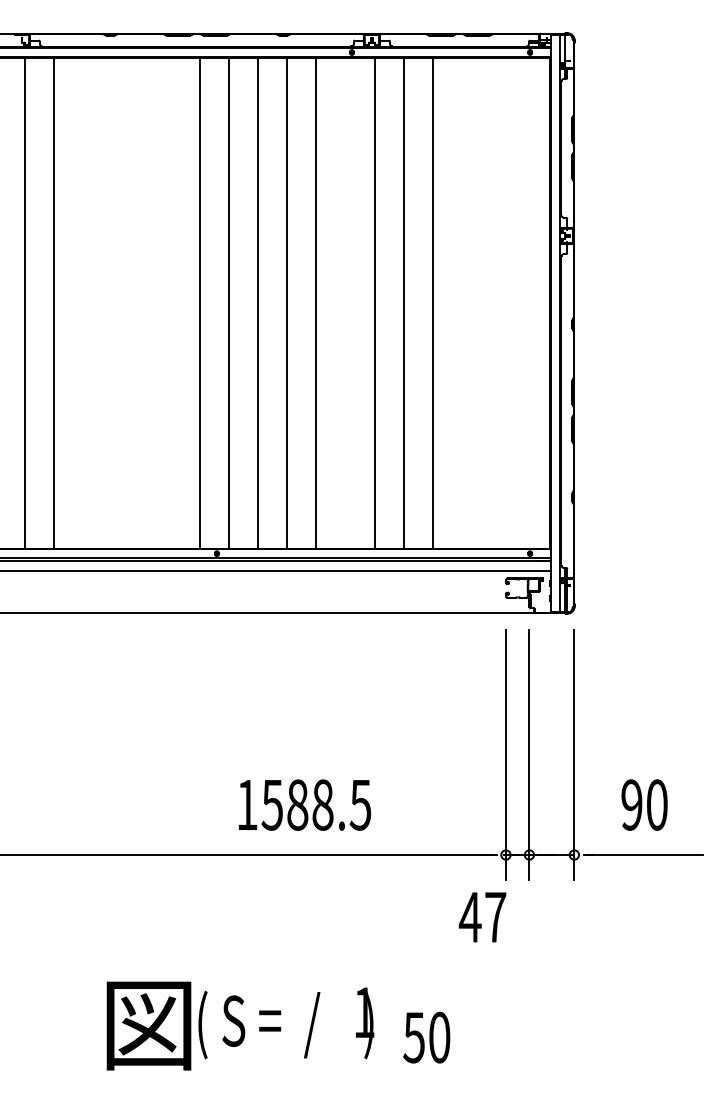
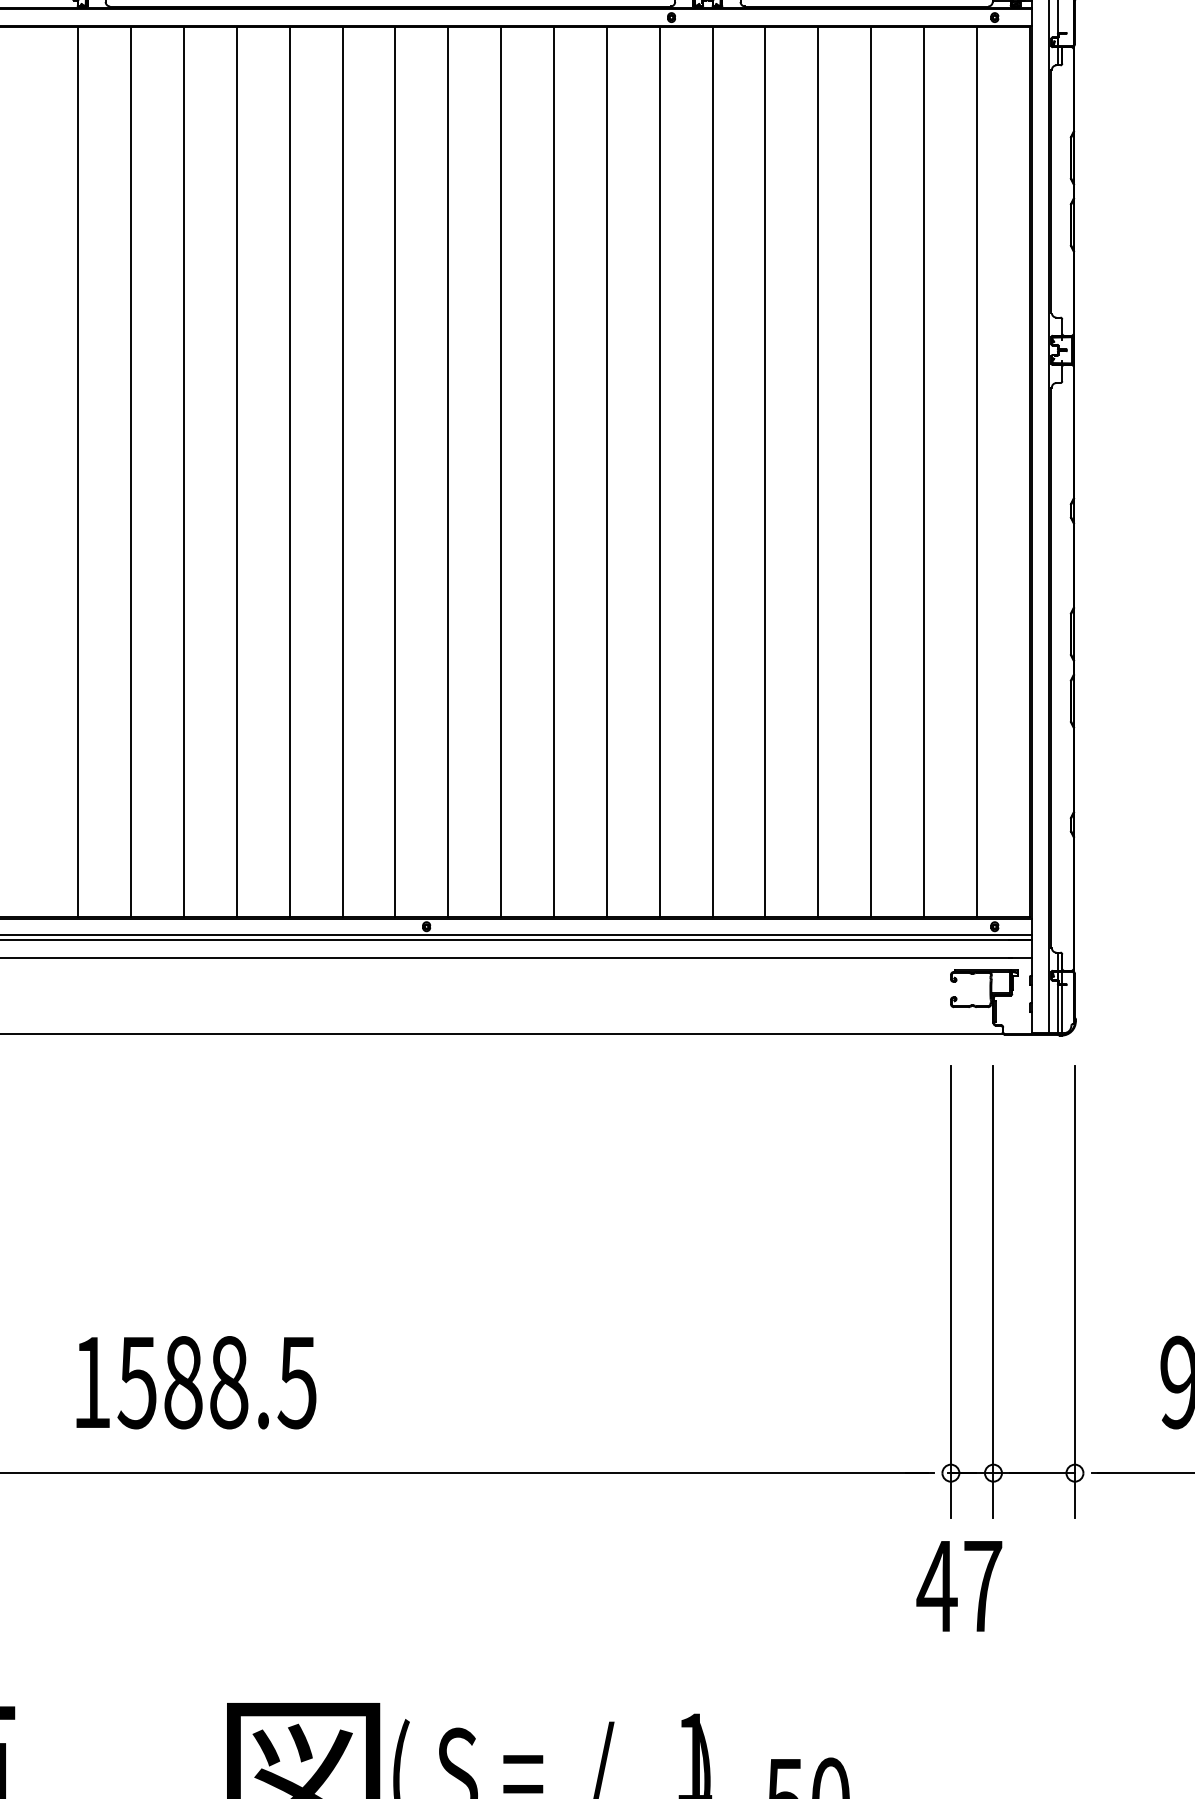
line: (82, 302) -> (182, 471), added
line: (112, 302) -> (237, 471), added
line: (141, 302) -> (289, 471), added
line: (170, 302) -> (342, 471), added
line: (345, 302) -> (659, 471), added
line: (462, 302) -> (872, 471), added
line: (491, 302) -> (924, 471), added
line: (520, 302) -> (977, 471), added
text: (304, 804) -> (195, 1381), moved
text: (482, 917) -> (959, 1586), moved

